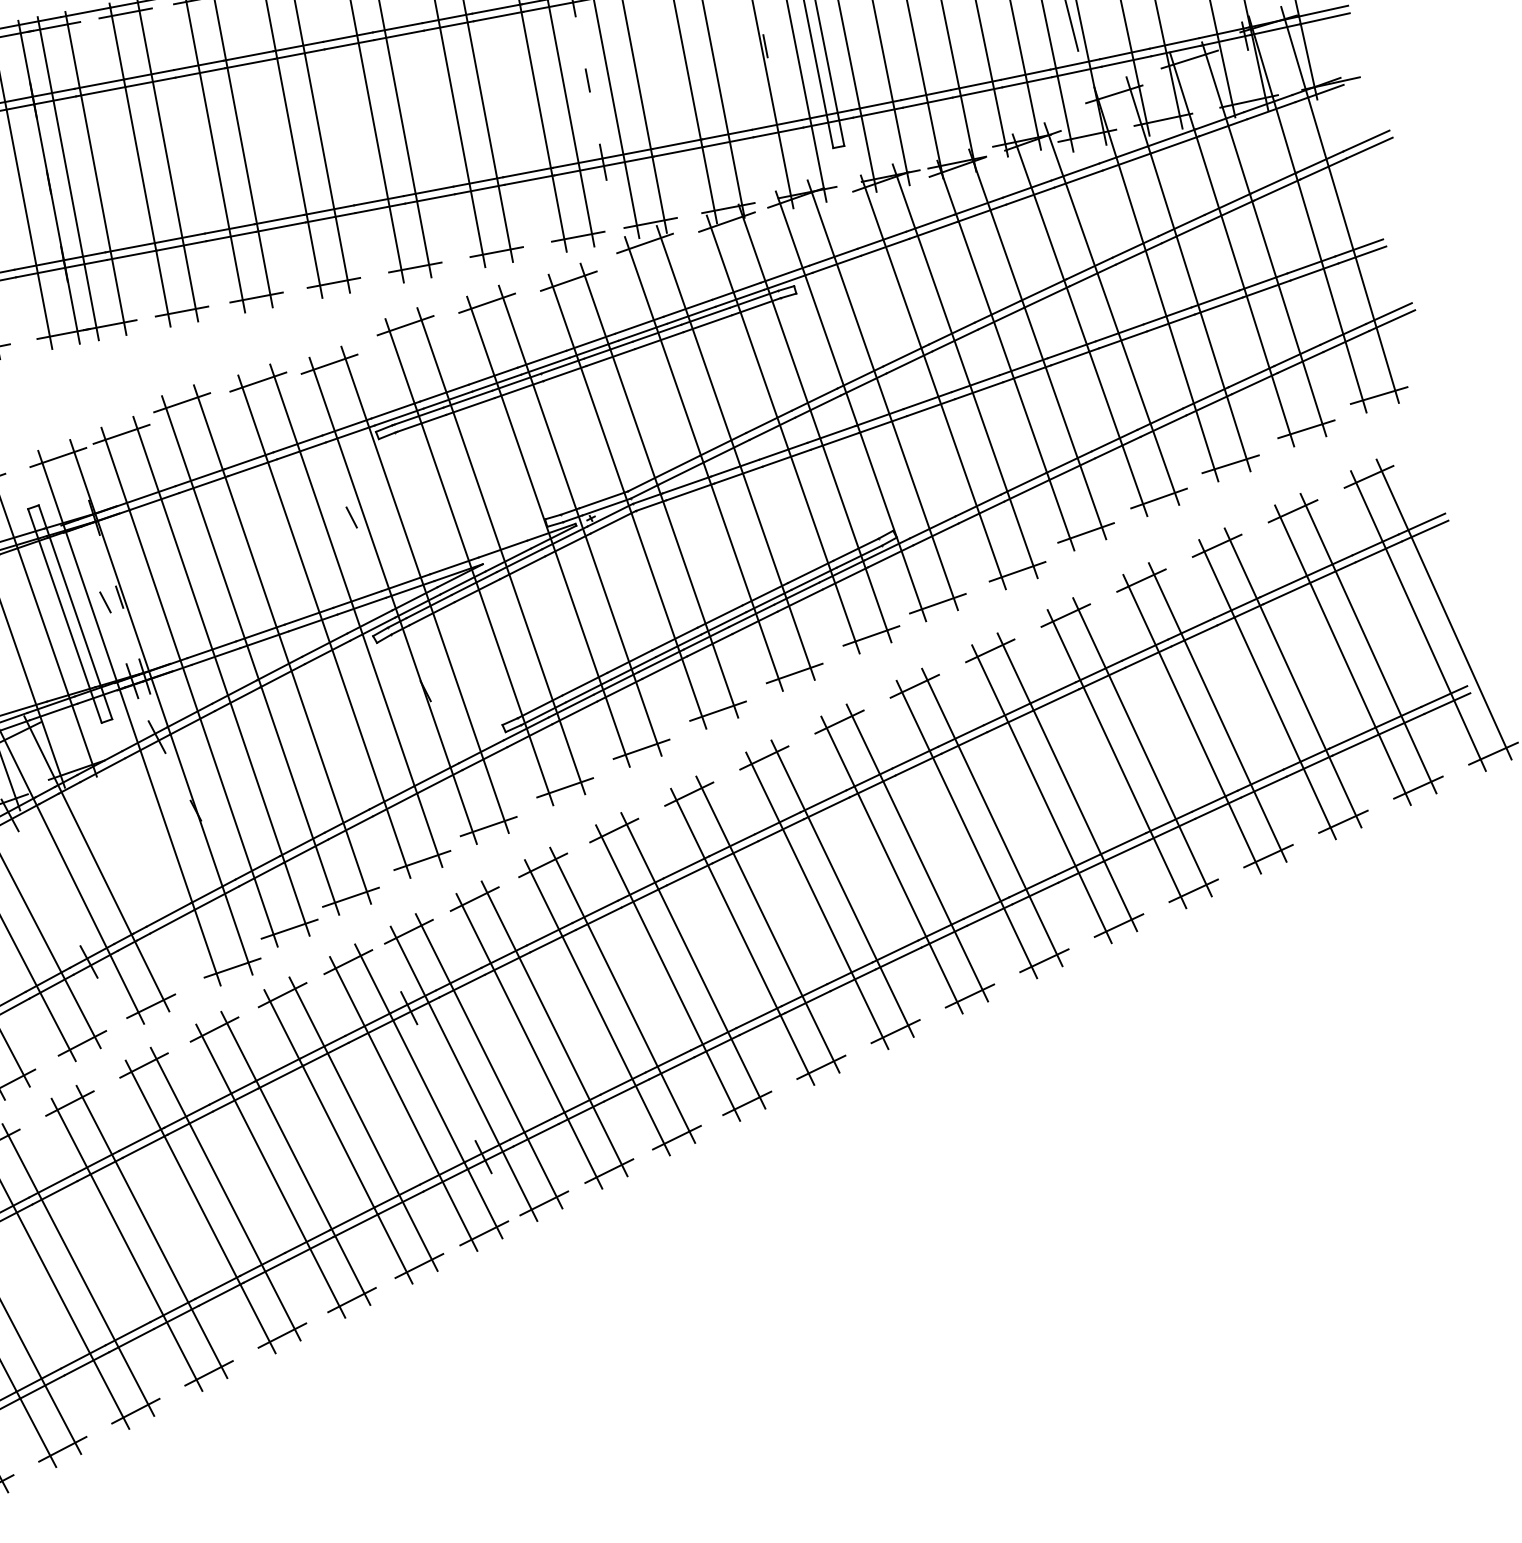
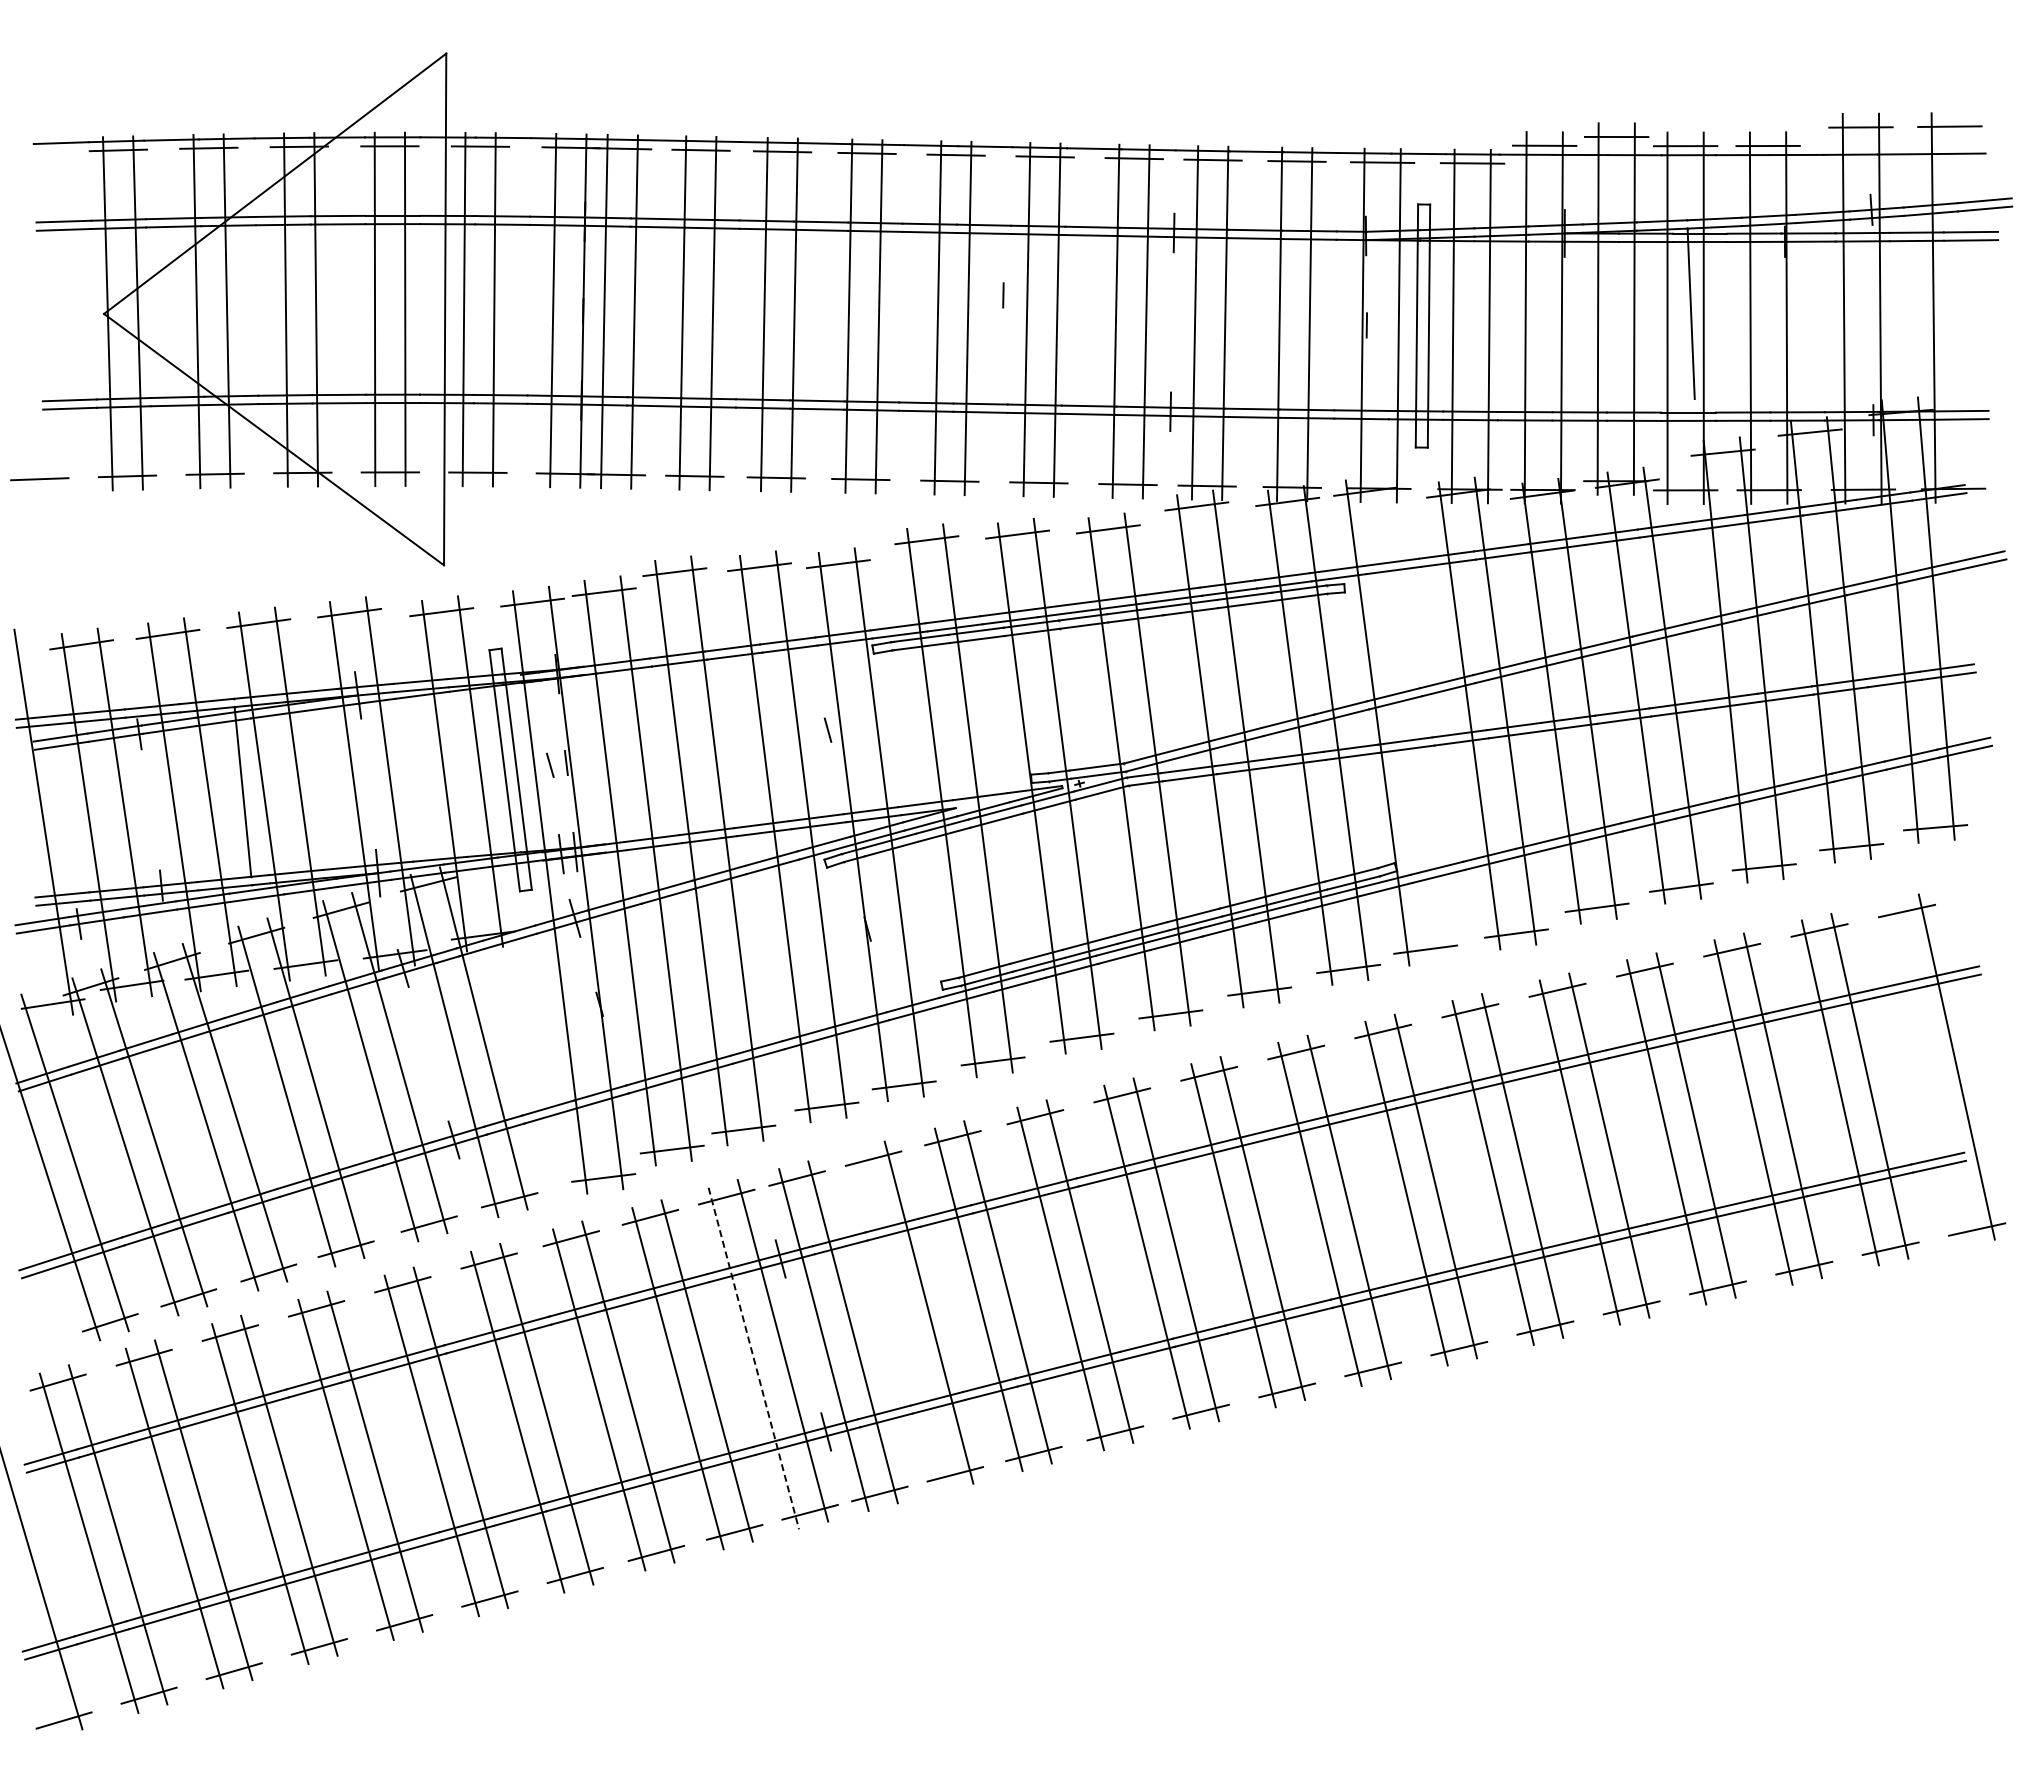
line: (587, 80) -> (1003, 295), moved
line: (882, 394) -> (1413, 717), removed
line: (1418, 621) -> (1927, 1073), removed
line: (529, 1041) -> (899, 1320), removed
line: (403, 1104) -> (753, 1358), solid -> dashed

